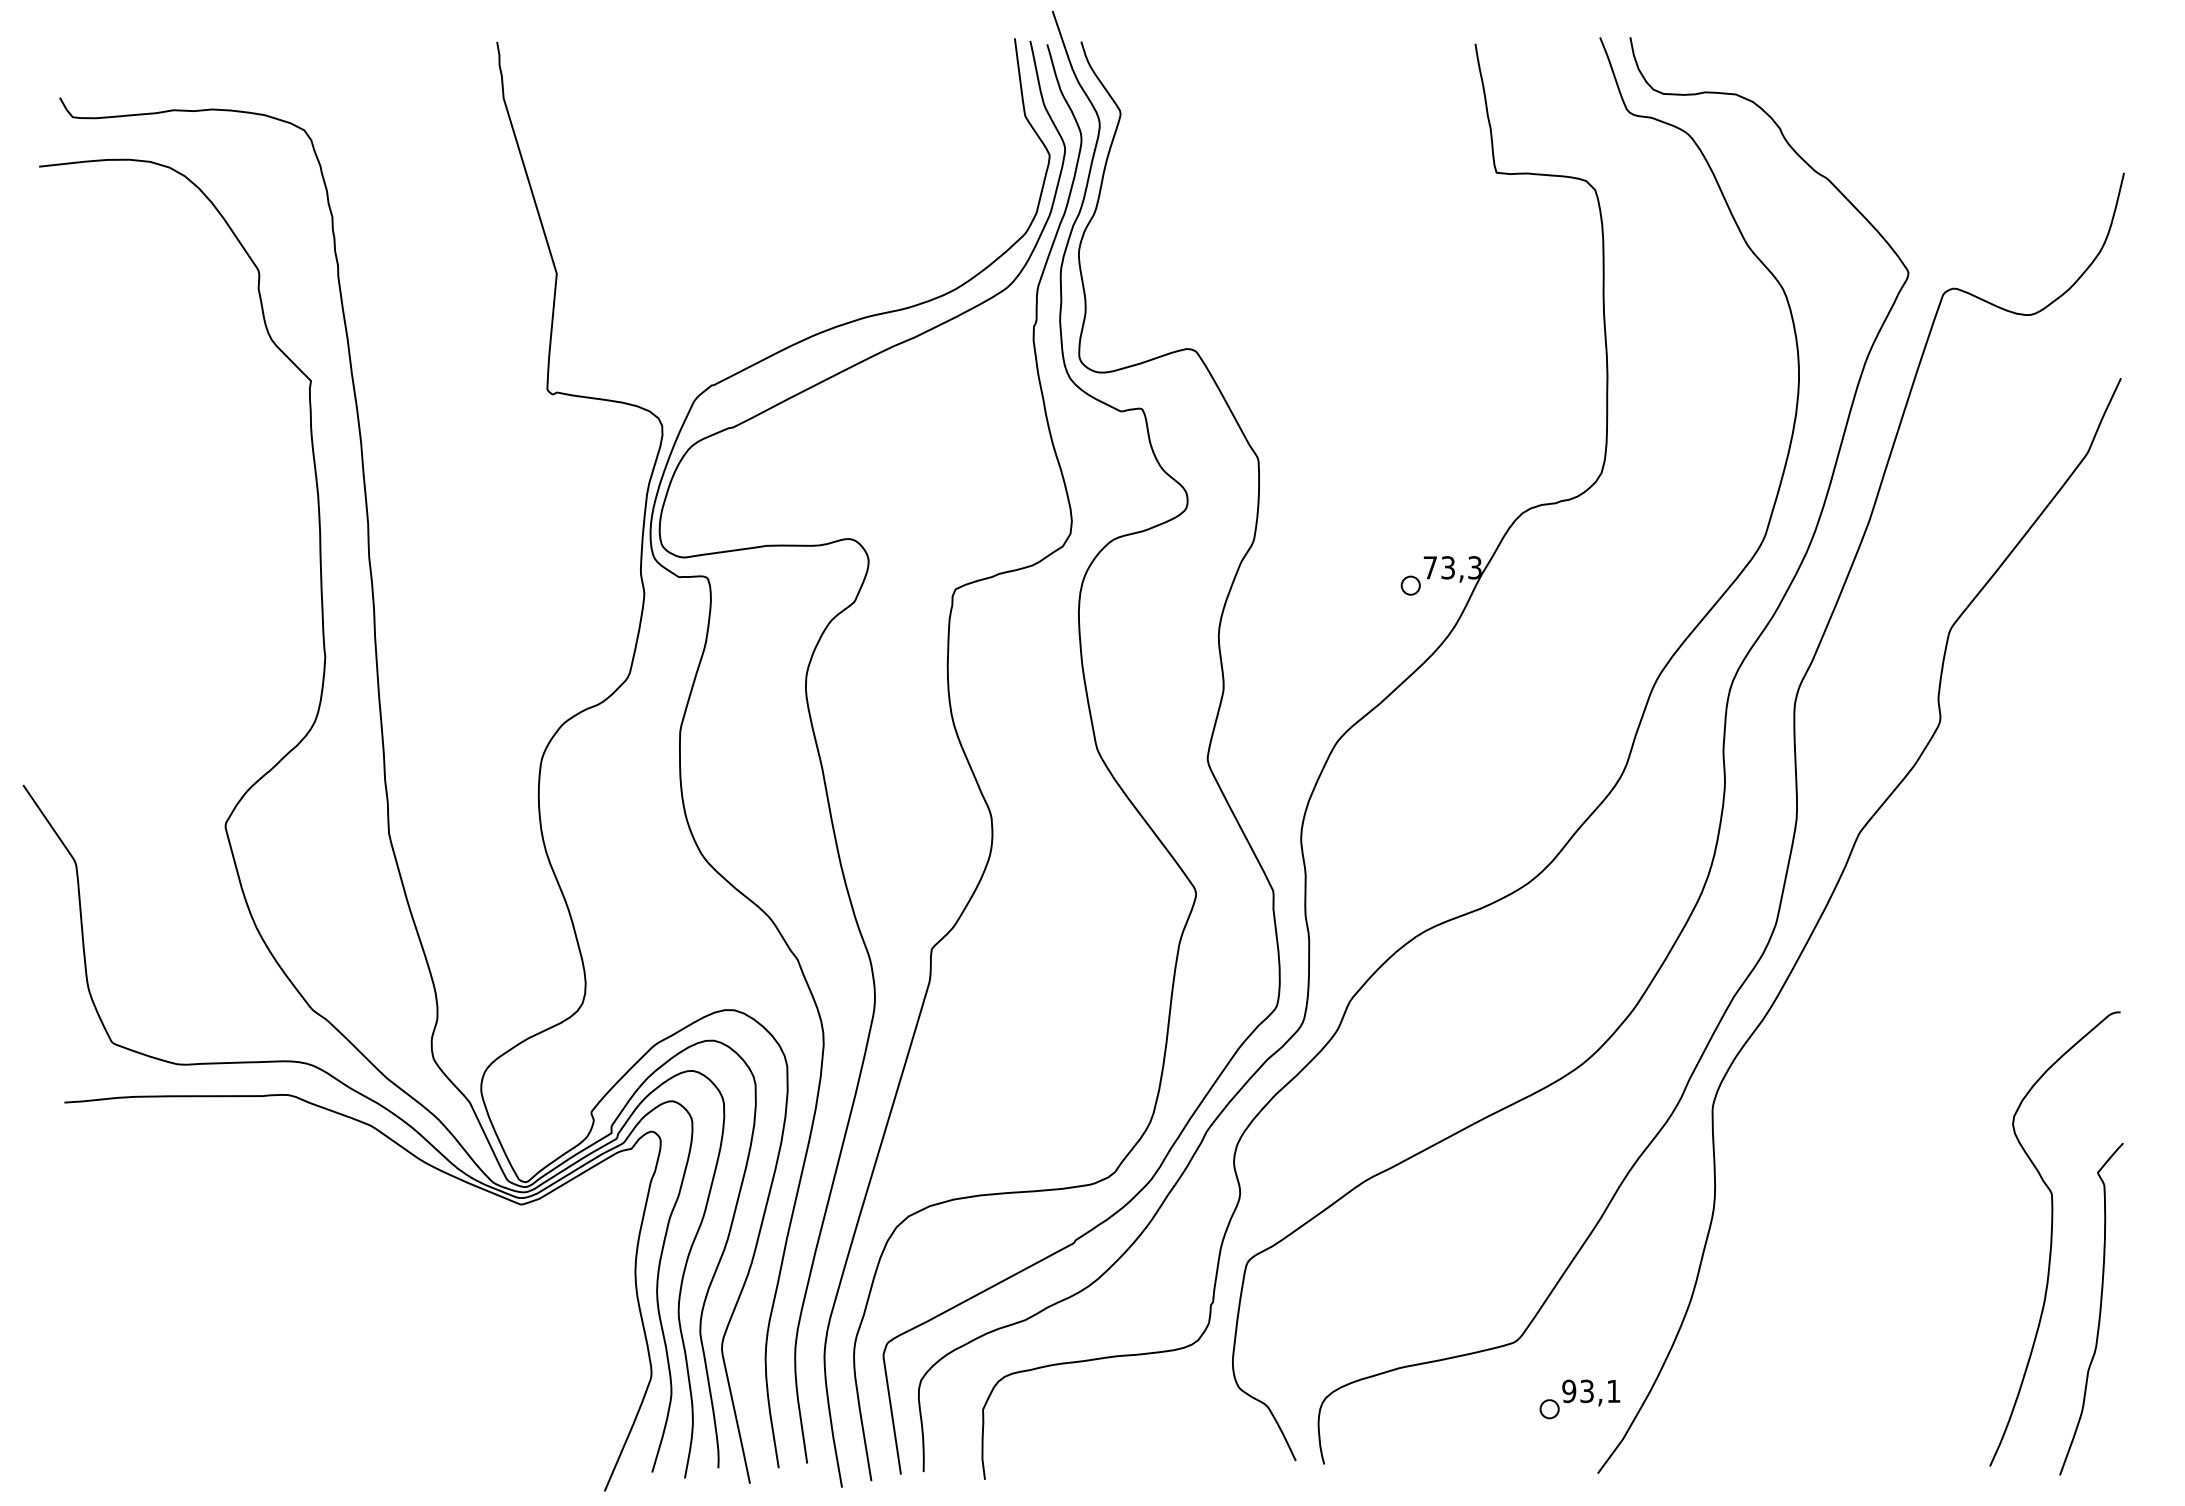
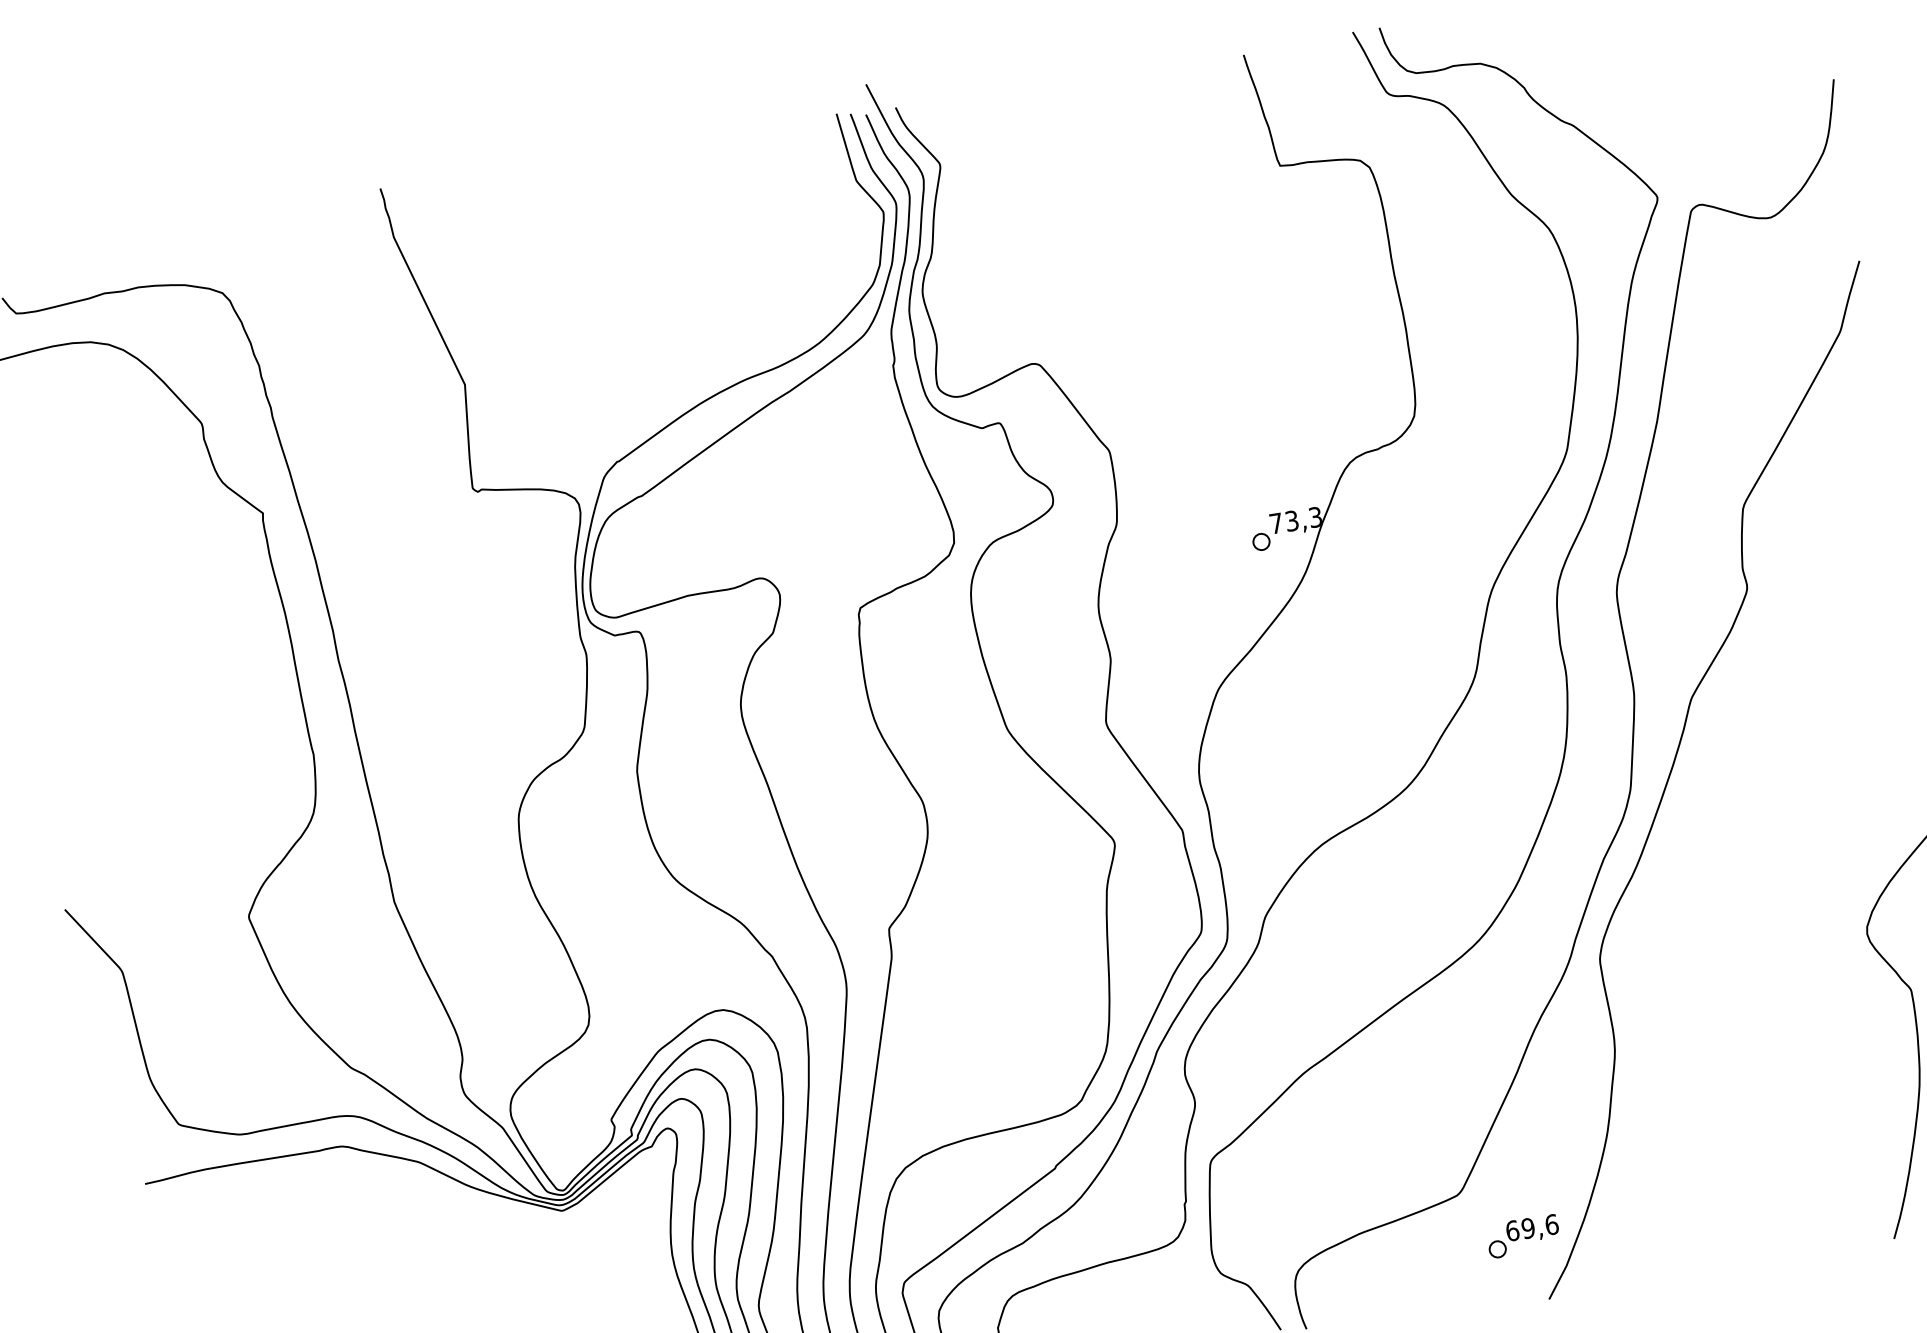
text: (1591, 1391) -> (1532, 1227), 93,1 -> 69,6

